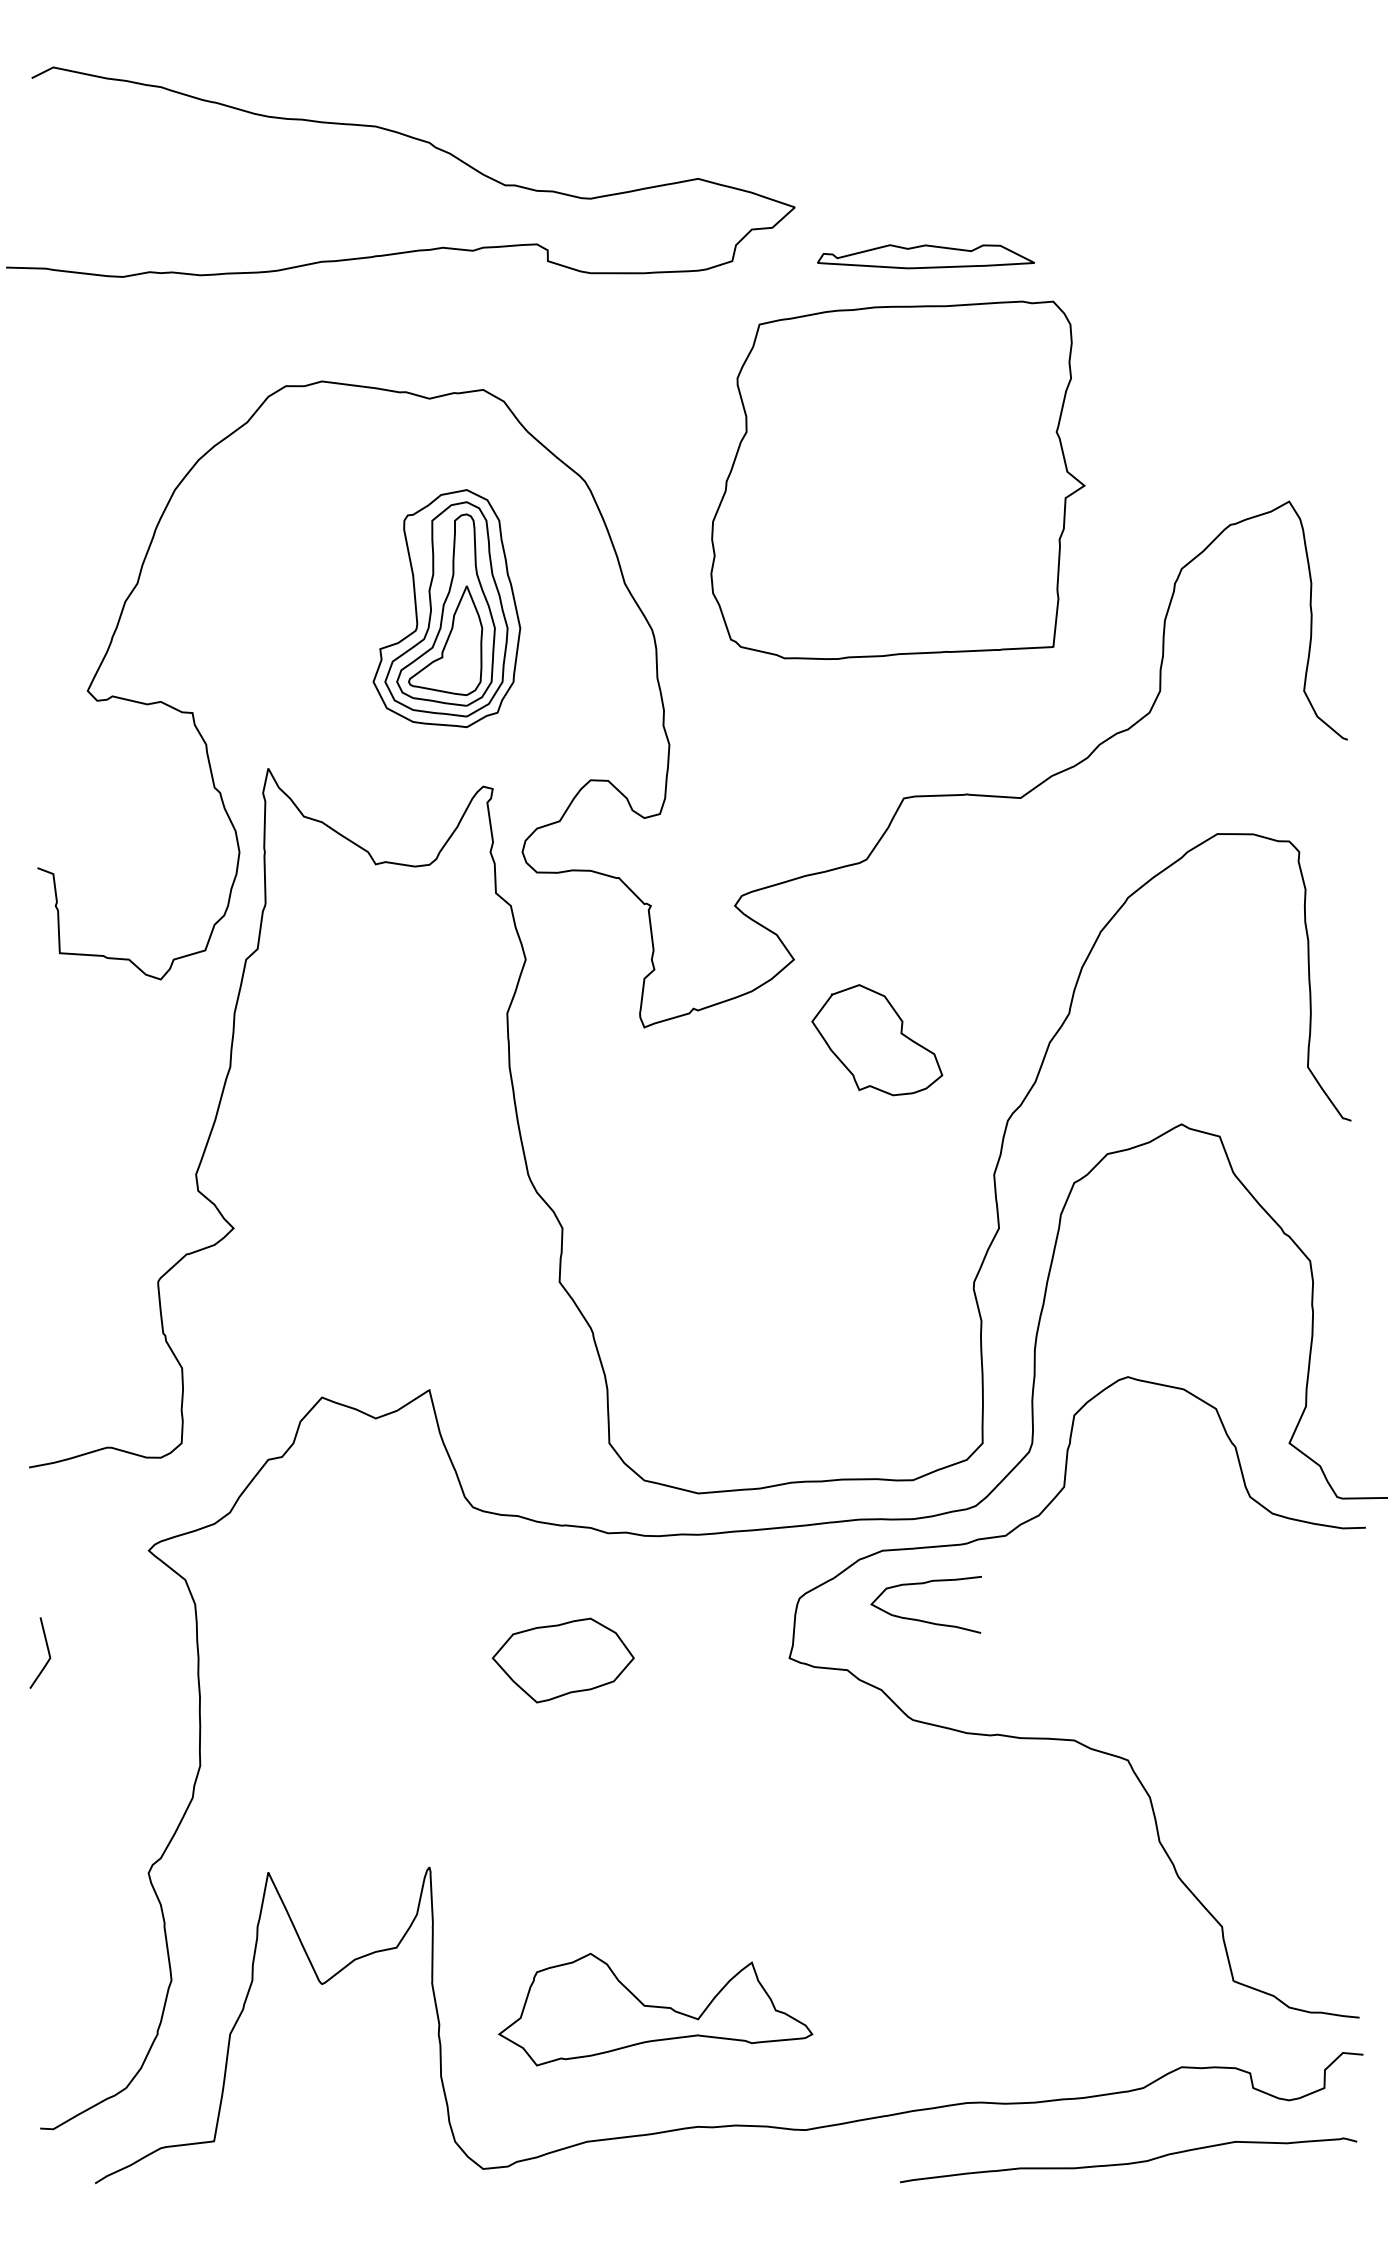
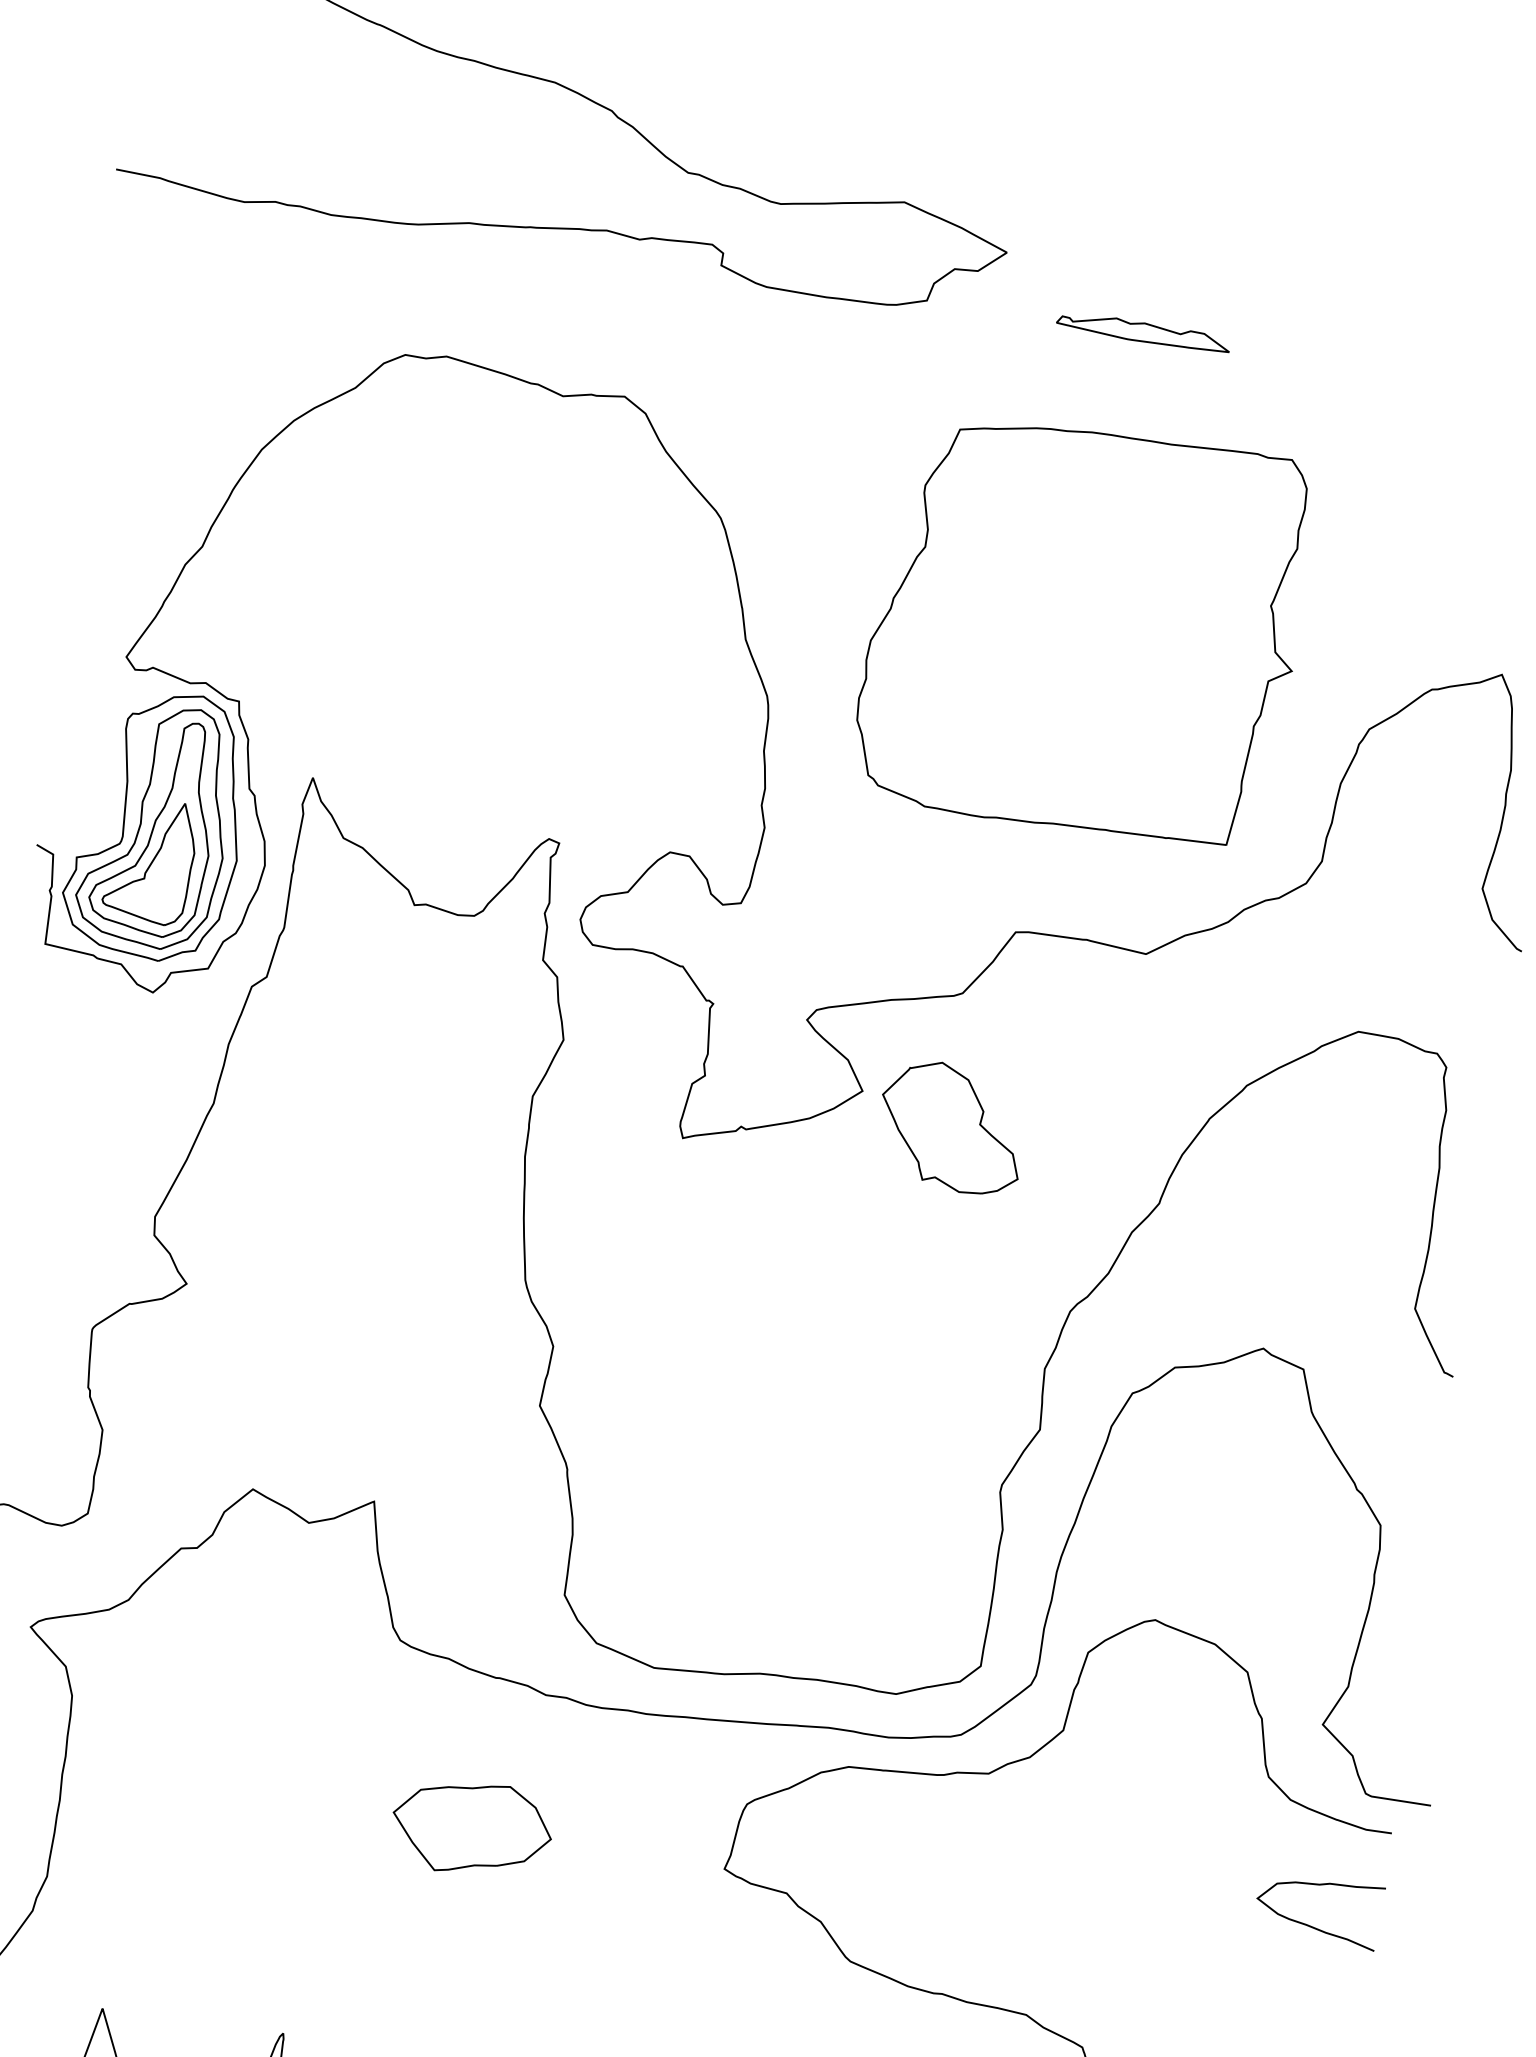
part: (925, 256) -> (1143, 332), size x0.71
part: (897, 479) -> (1084, 628), moved
part: (446, 608) -> (158, 824), moved
part: (877, 1040) -> (952, 1127), moved
curve: (920, 1619) -> (1309, 1924), moved

